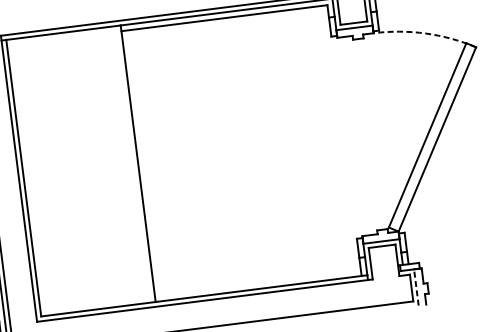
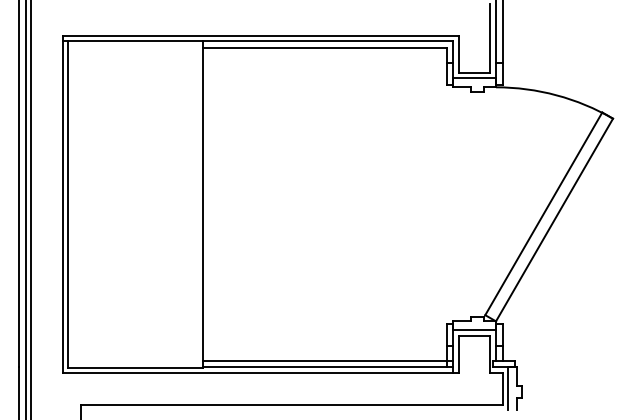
arc: (425, 33) -> (556, 95), dashed -> solid
line: (260, 282) -> (328, 360), added
line: (416, 287) -> (508, 388), dashed -> solid

